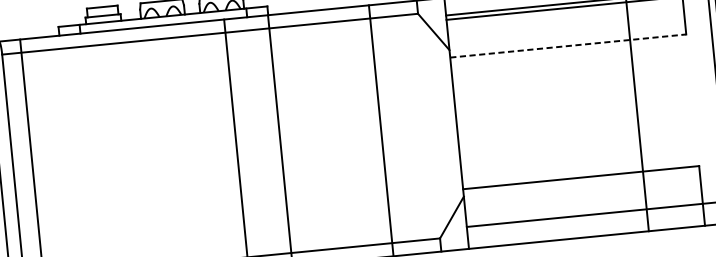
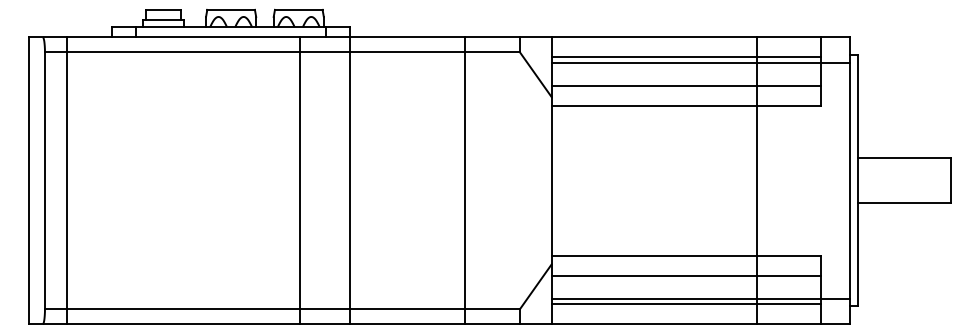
line: (566, 28) -> (686, 85), added
line: (568, 45) -> (686, 105), dashed -> solid
line: (582, 195) -> (686, 276), added
line: (585, 220) -> (686, 304), added

